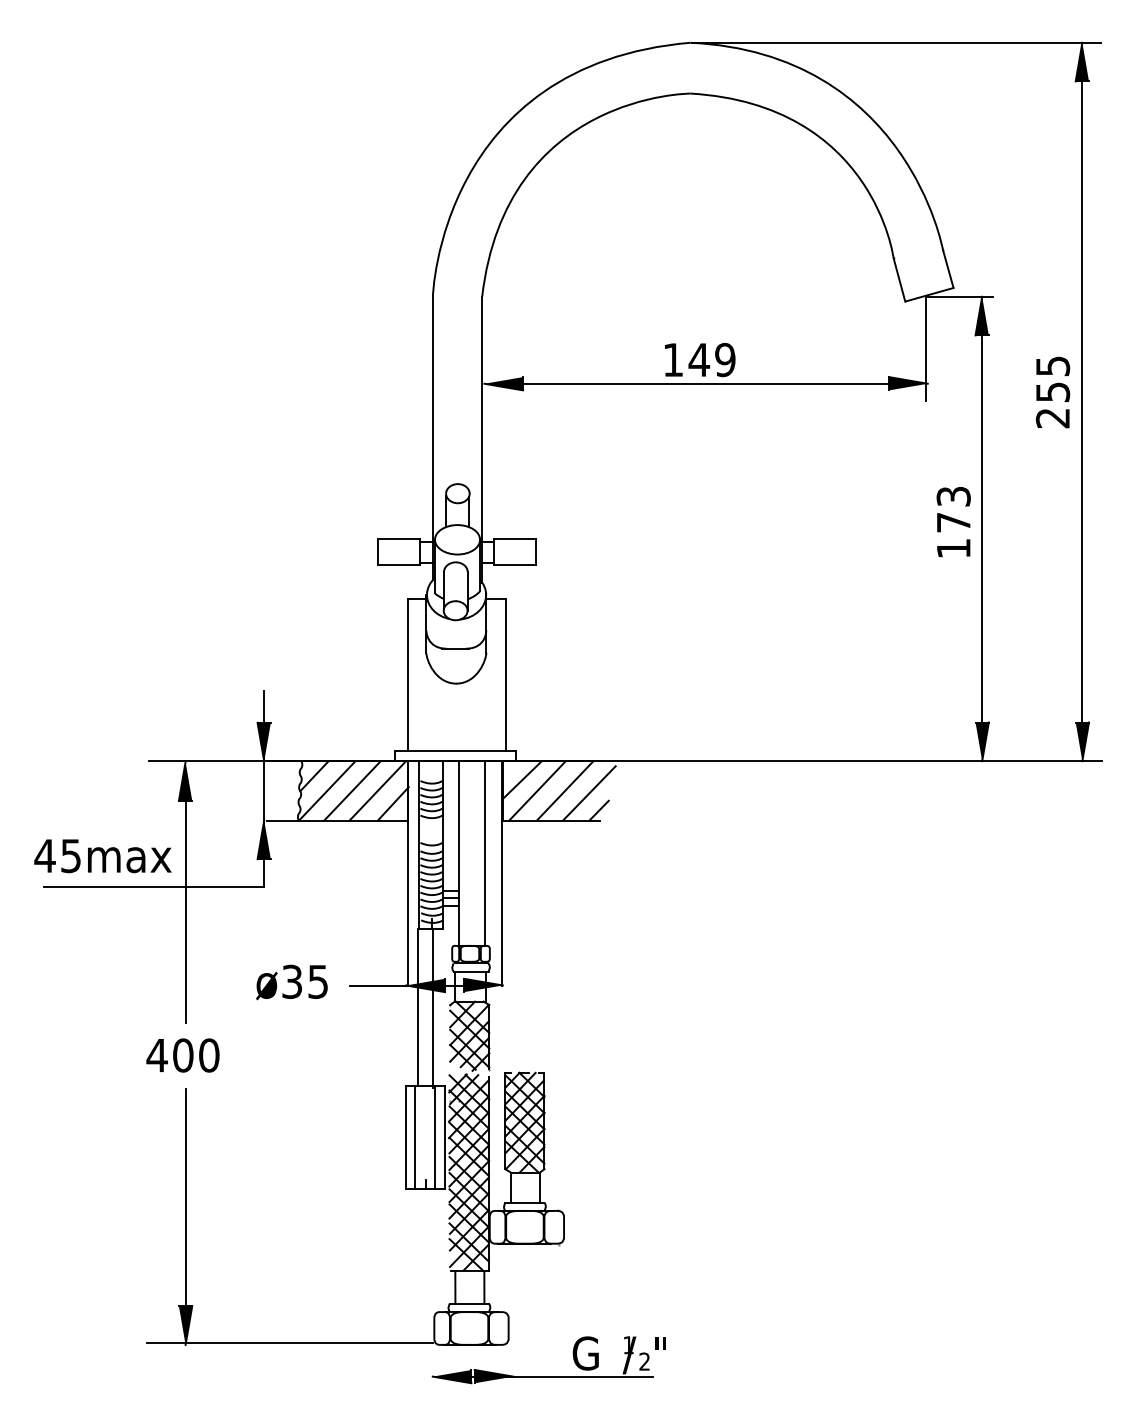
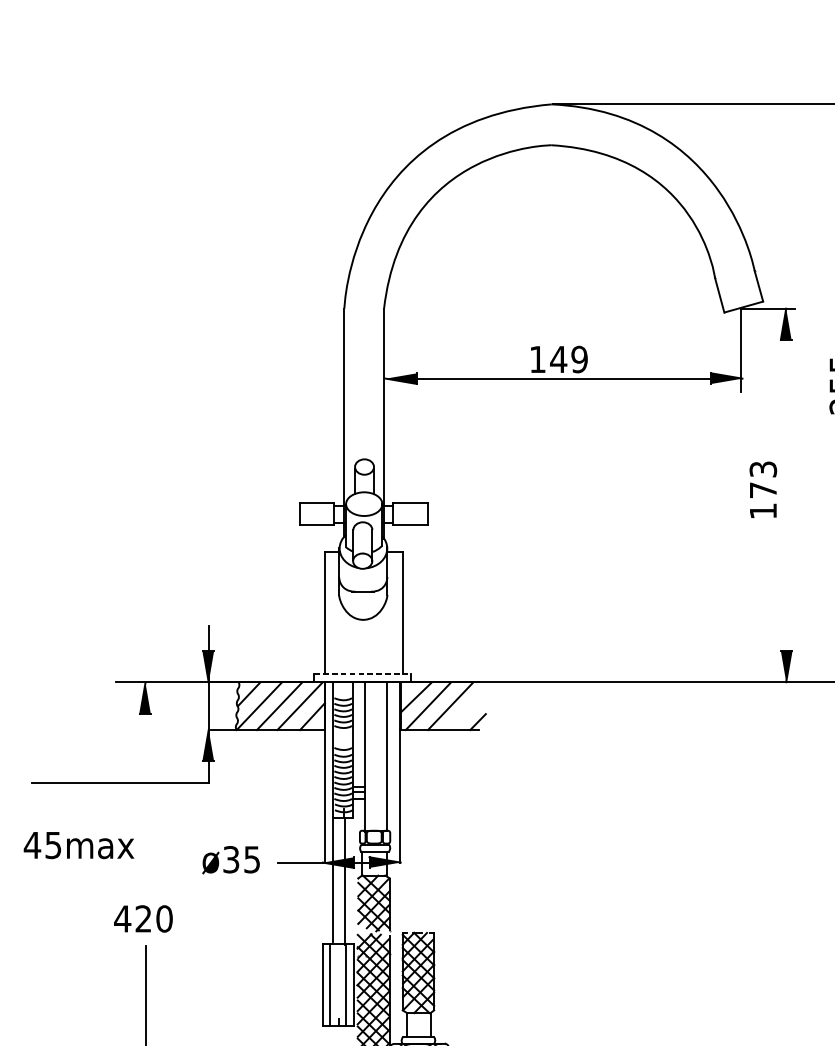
line: (982, 521) -> (786, 489), removed
line: (455, 750) -> (362, 673), solid -> dashed
line: (588, 793) -> (469, 708), removed
text: (102, 856) -> (78, 845), moved
line: (185, 903) -> (145, 796), removed
text: (183, 1055) -> (143, 918), 400 -> 420

